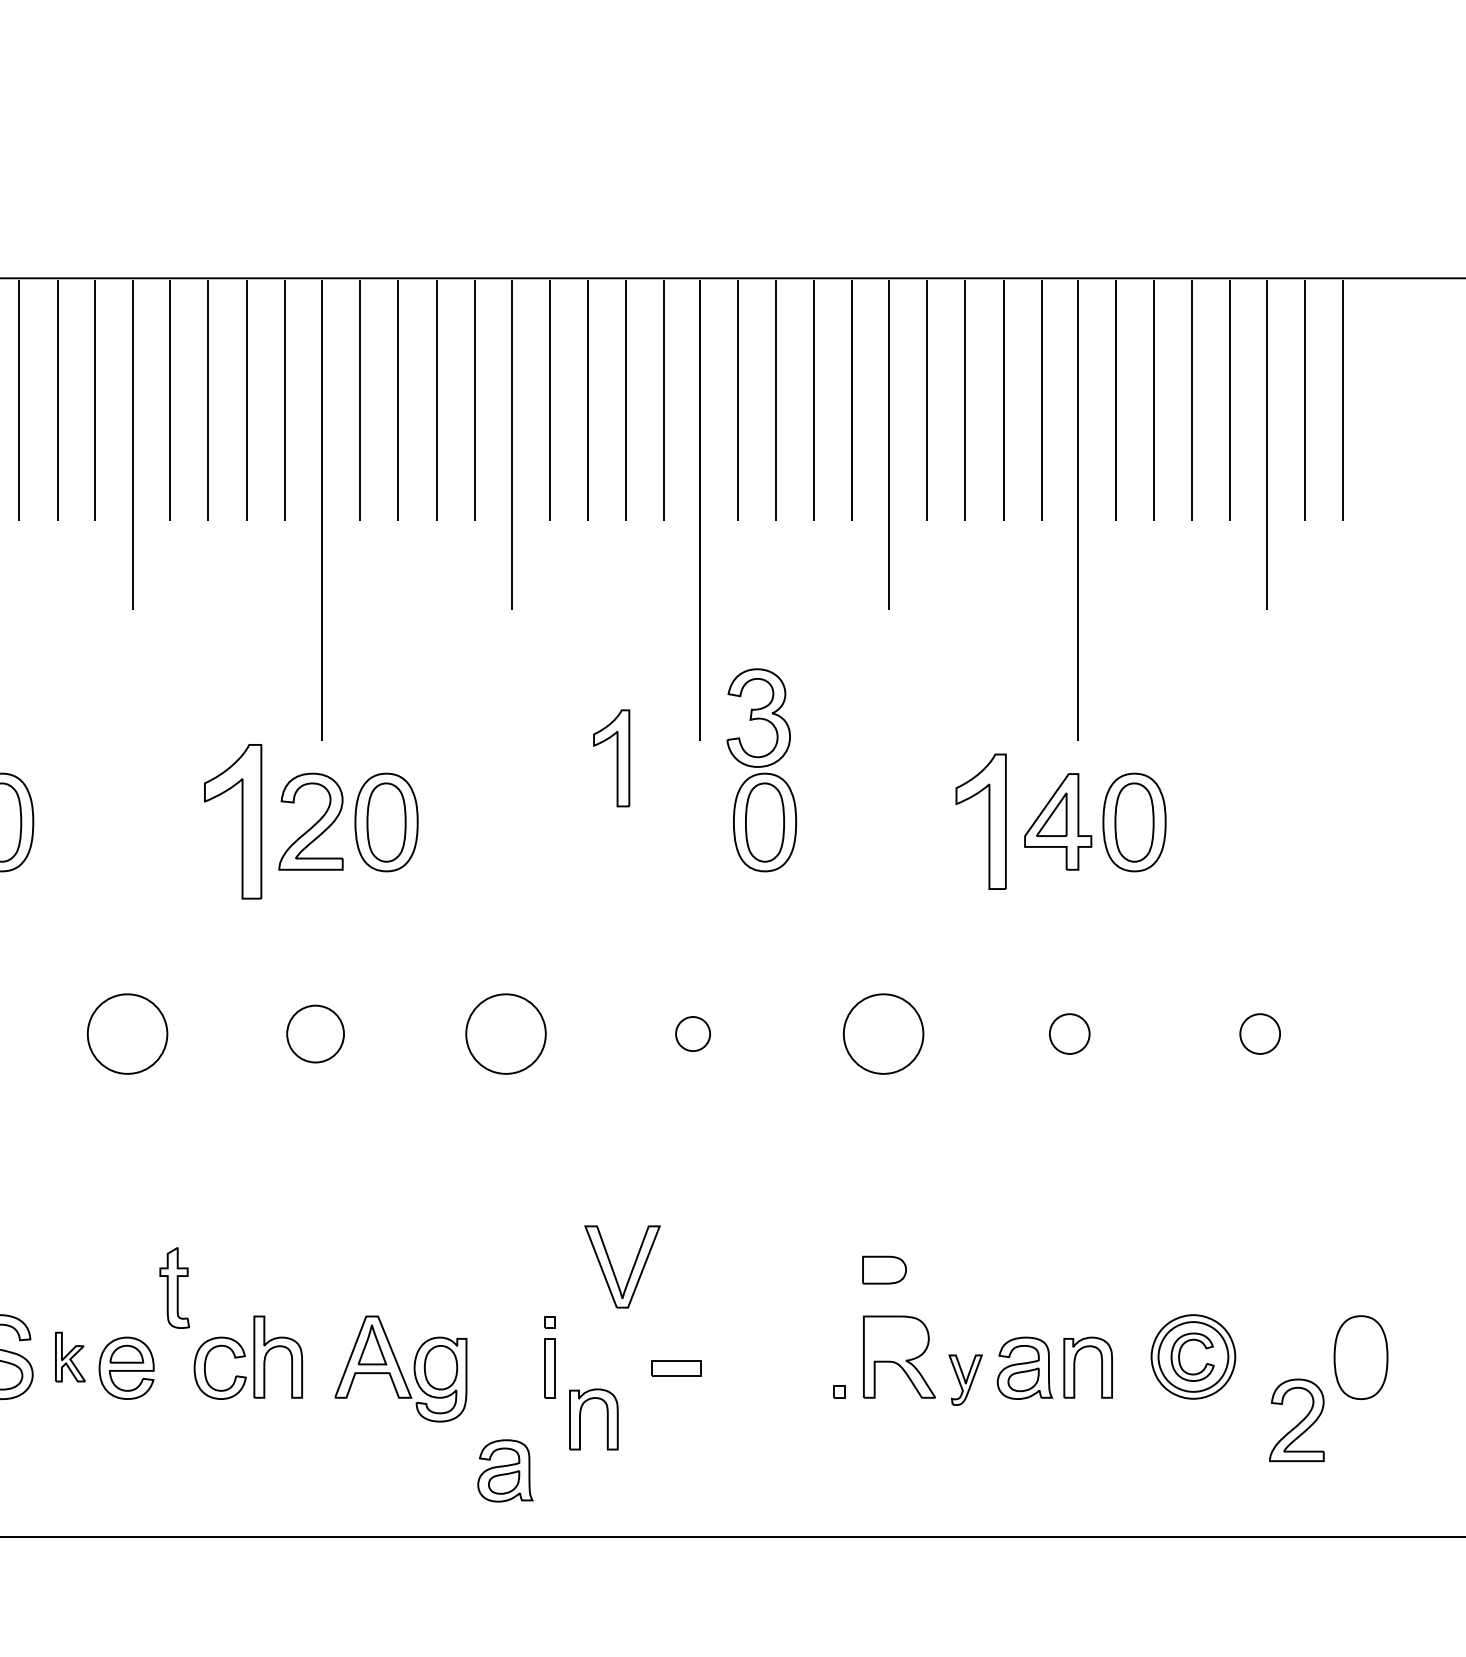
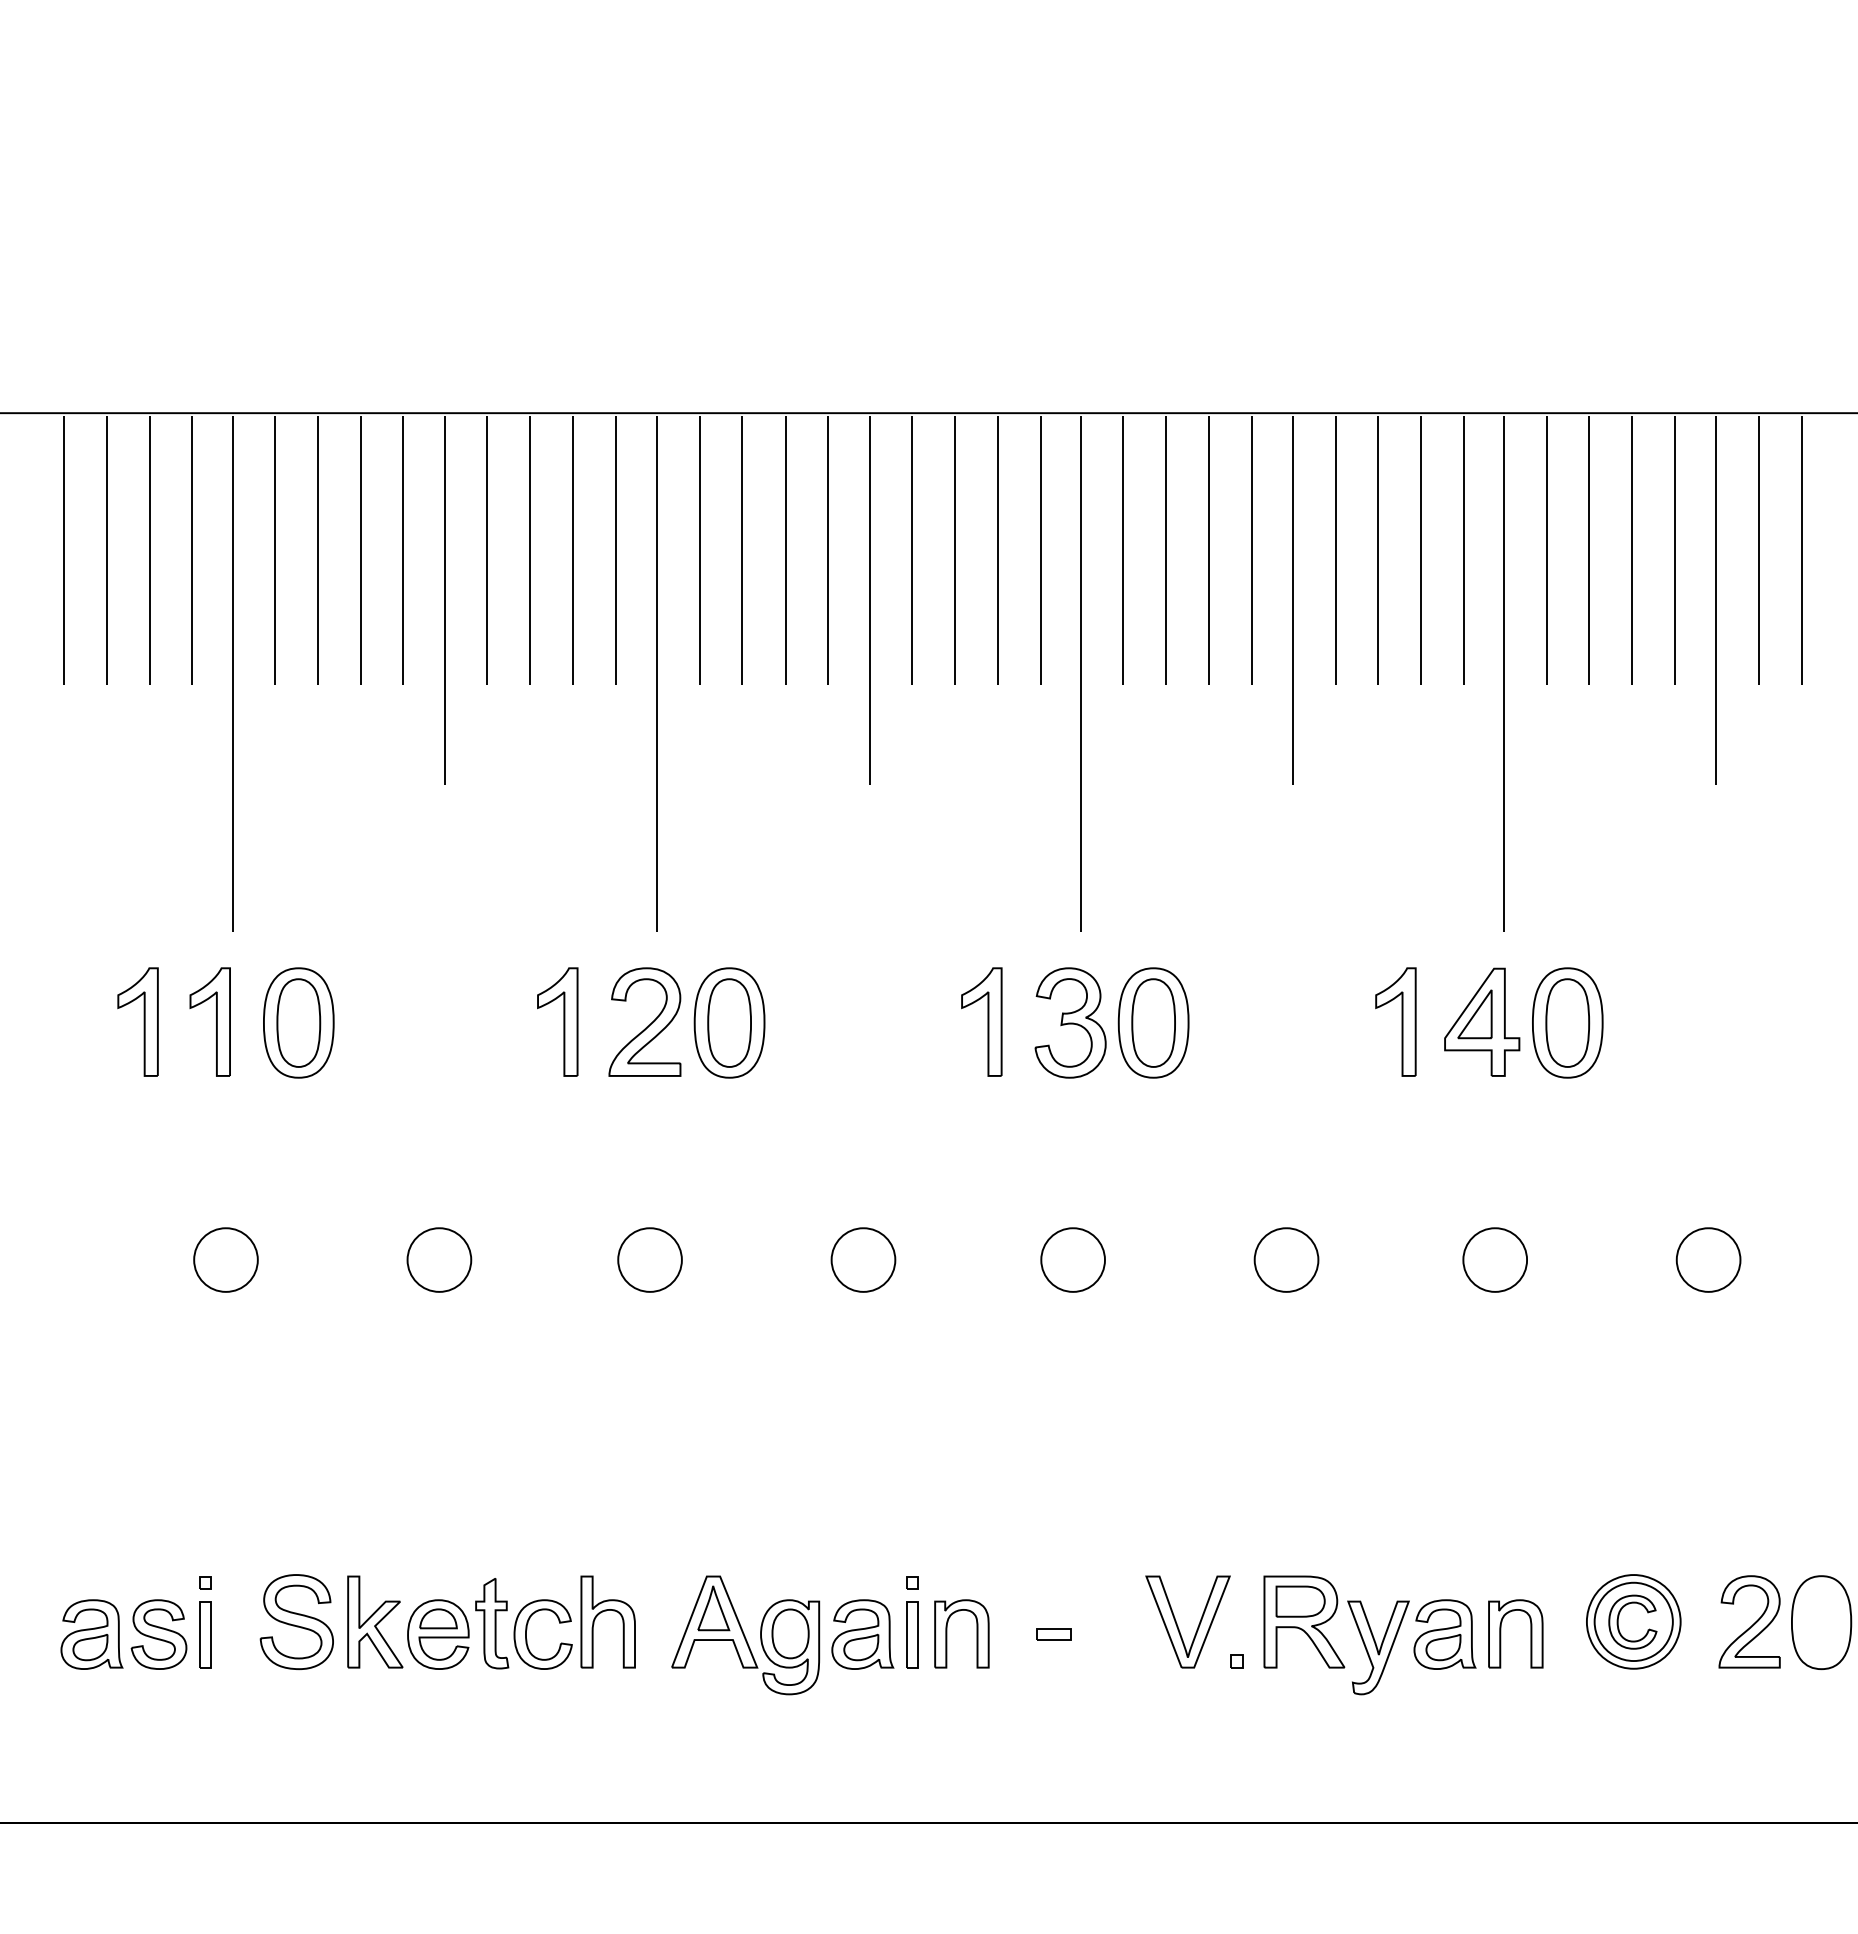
part: (758, 717) -> (1070, 1022), moved
part: (611, 757) -> (981, 1021), moved
part: (232, 821) -> (557, 1021), size x0.62
part: (980, 821) -> (1395, 1021), size x0.71
part: (127, 1033) -> (439, 1259), size x0.71
part: (506, 1033) -> (863, 1259), size x0.71
part: (692, 1033) -> (1072, 1259), size x1.67
part: (883, 1033) -> (1286, 1259), size x0.71
part: (1069, 1033) -> (1494, 1259), size x1.43
part: (1260, 1033) -> (1708, 1259), size x1.43
part: (613, 1268) -> (1177, 1623), moved
part: (884, 1270) -> (1300, 1601), moved
part: (174, 1287) -> (492, 1623), moved
part: (70, 1356) -> (375, 1621), size x1.67
part: (675, 1368) -> (1053, 1634), size x0.62
part: (965, 1379) -> (1378, 1647), size x1.67
part: (581, 1419) -> (947, 1633), moved
part: (1296, 1419) -> (1749, 1621), moved
part: (505, 1470) -> (862, 1634), moved

